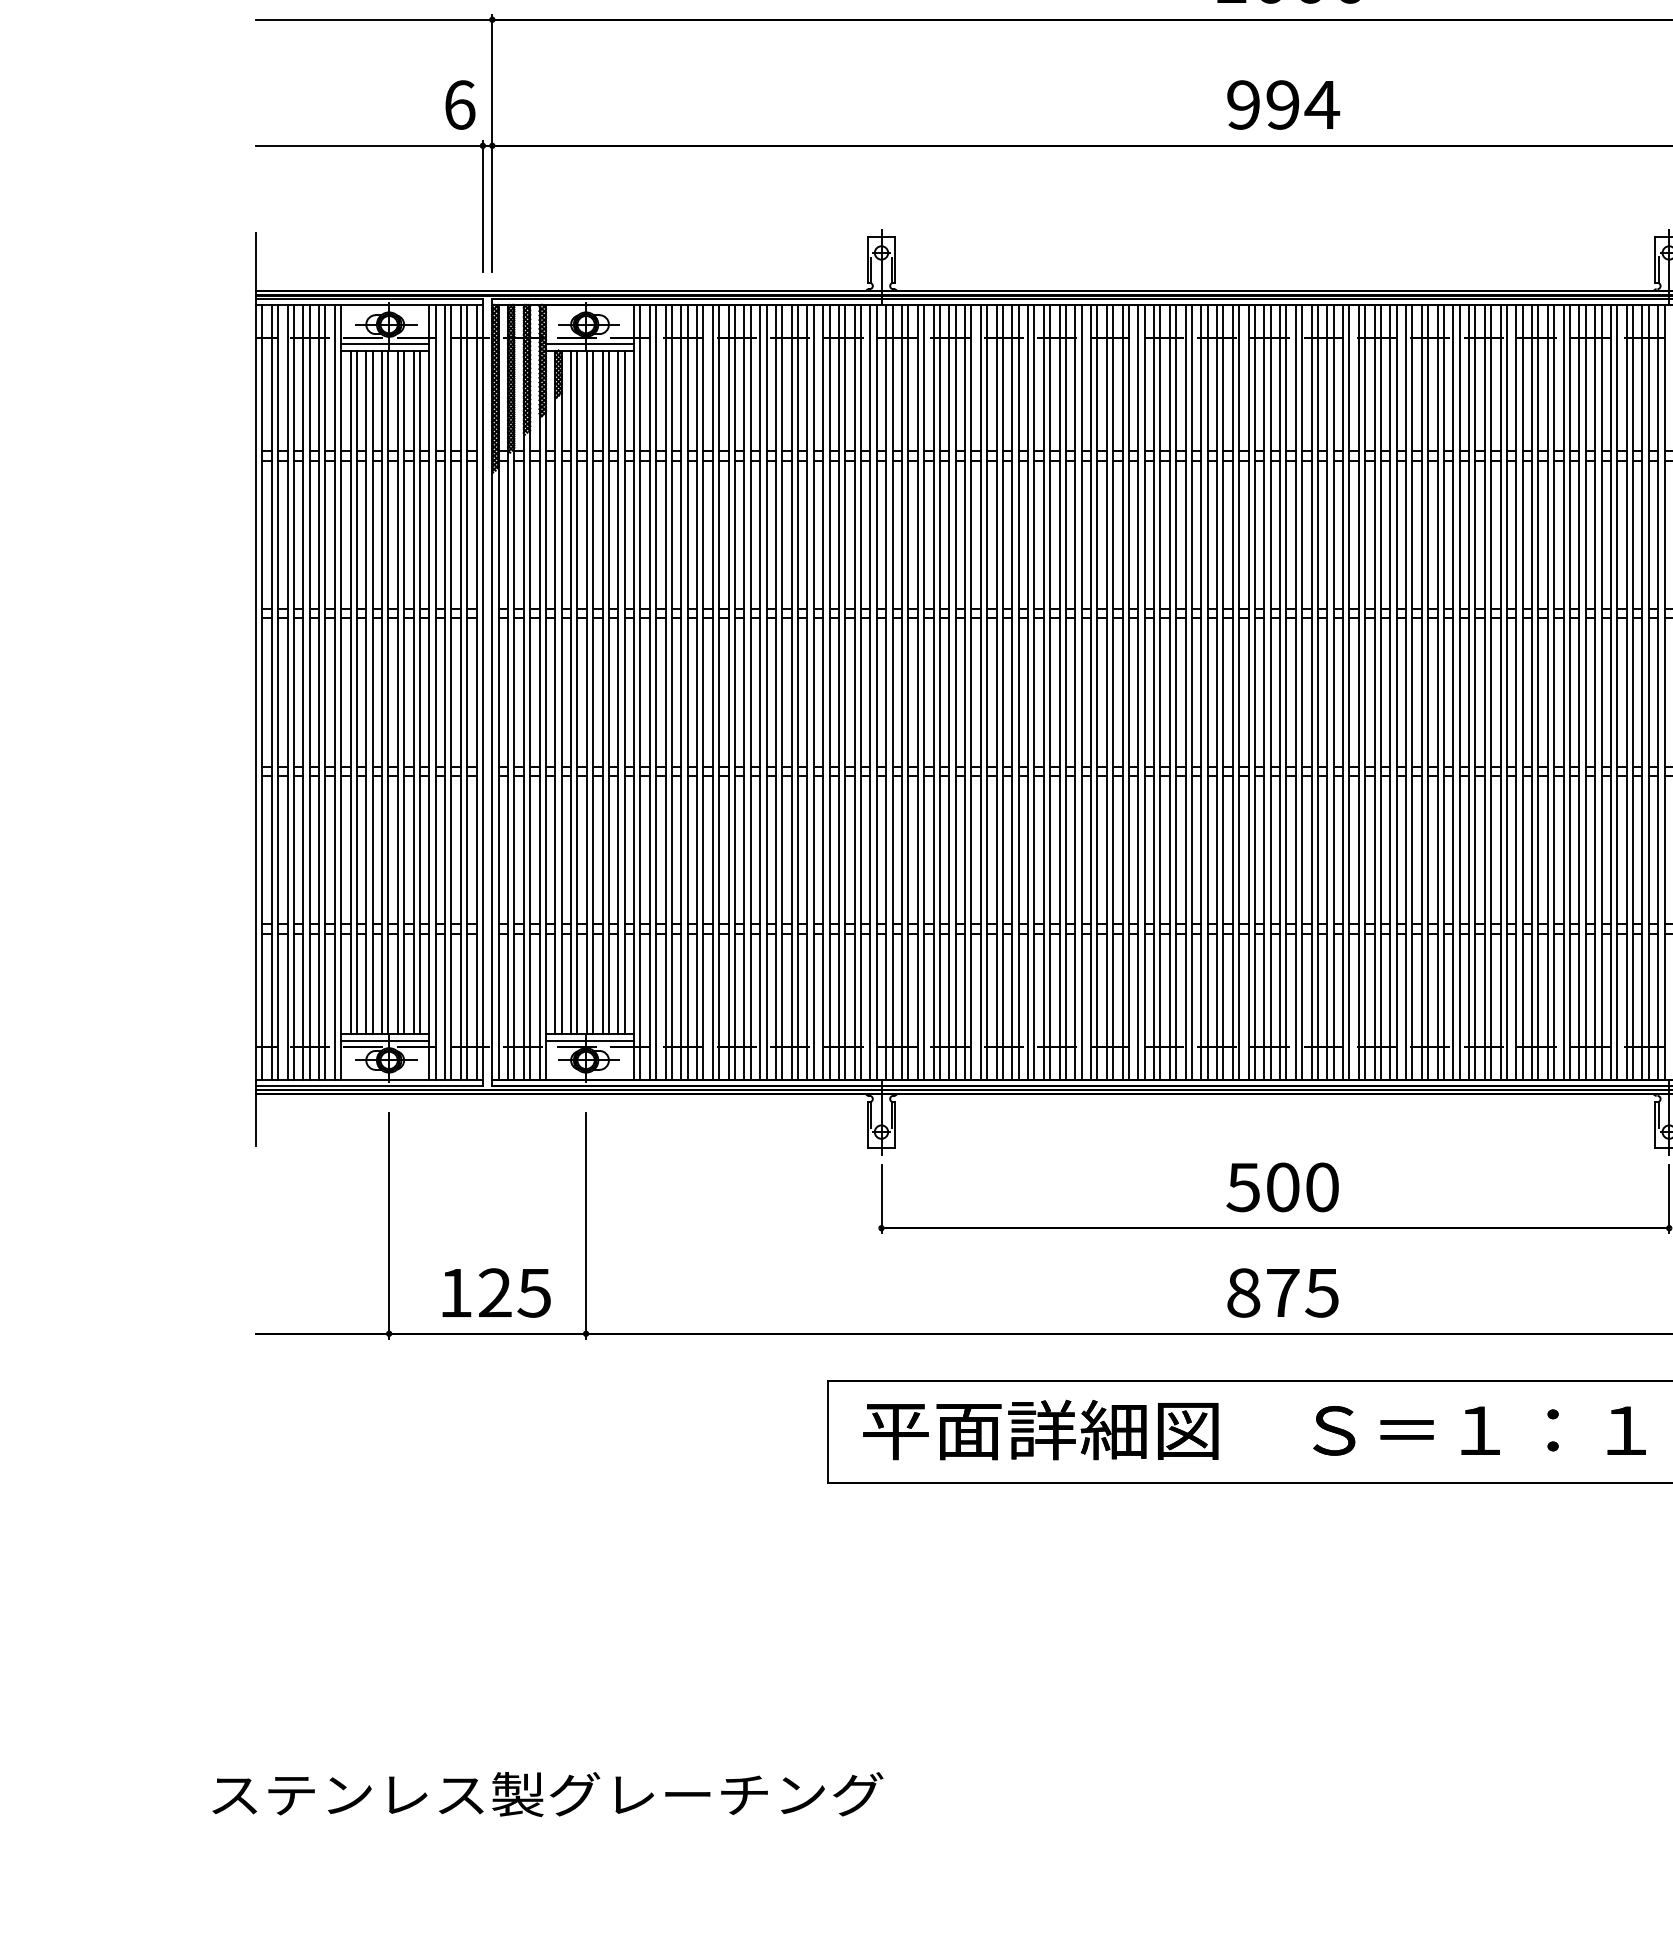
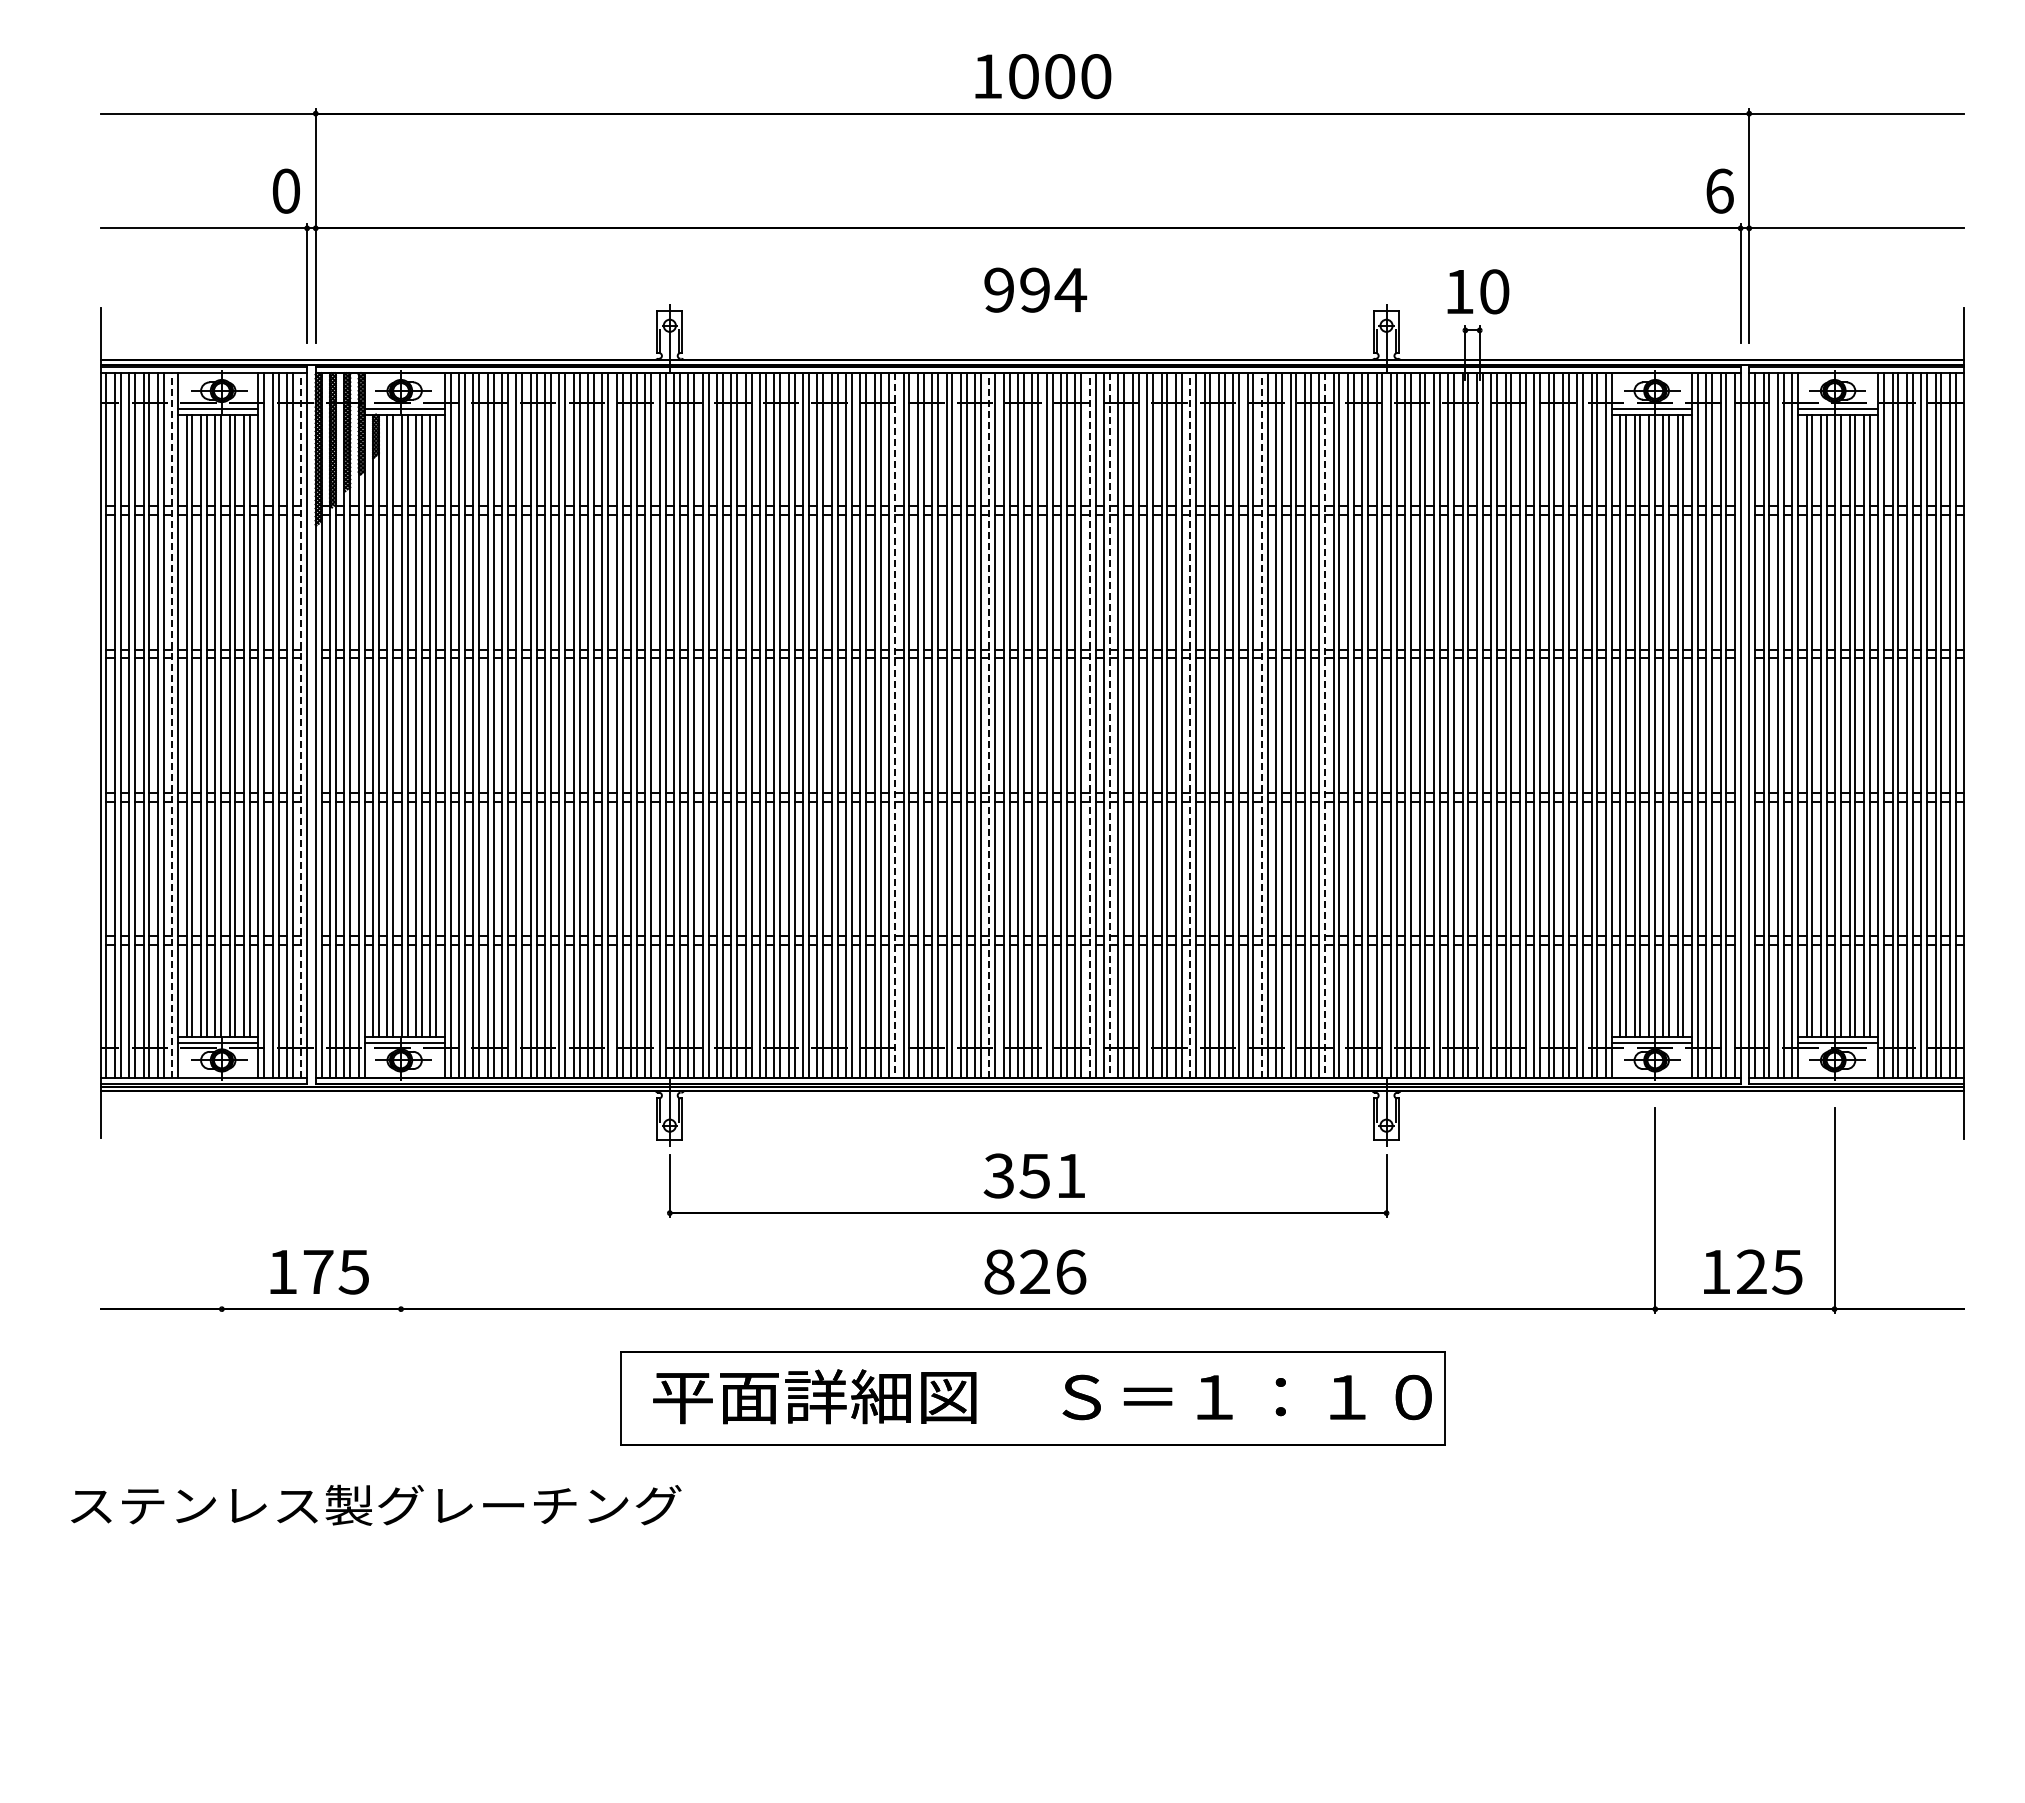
text: (460, 104) -> (286, 190), 6 -> 0
text: (1283, 104) -> (1035, 289), moved
line: (334, 692) -> (172, 725), solid -> dashed
line: (476, 692) -> (301, 725), solid -> dashed
line: (1128, 692) -> (894, 725), solid -> dashed
line: (1232, 692) -> (989, 725), solid -> dashed
line: (1342, 692) -> (1089, 725), solid -> dashed
line: (1364, 692) -> (1109, 725), solid -> dashed
line: (1453, 692) -> (1190, 725), solid -> dashed
line: (1531, 692) -> (1261, 725), solid -> dashed
line: (1601, 692) -> (1324, 725), solid -> dashed
text: (1282, 1186) -> (1034, 1175), 500 -> 351
line: (388, 1225) -> (221, 1210), removed
line: (586, 1225) -> (401, 1210), removed
text: (495, 1292) -> (318, 1271), 125 -> 175
text: (1303, 1292) -> (1053, 1271), 875 -> 826
text: (548, 1793) -> (376, 1504), moved

